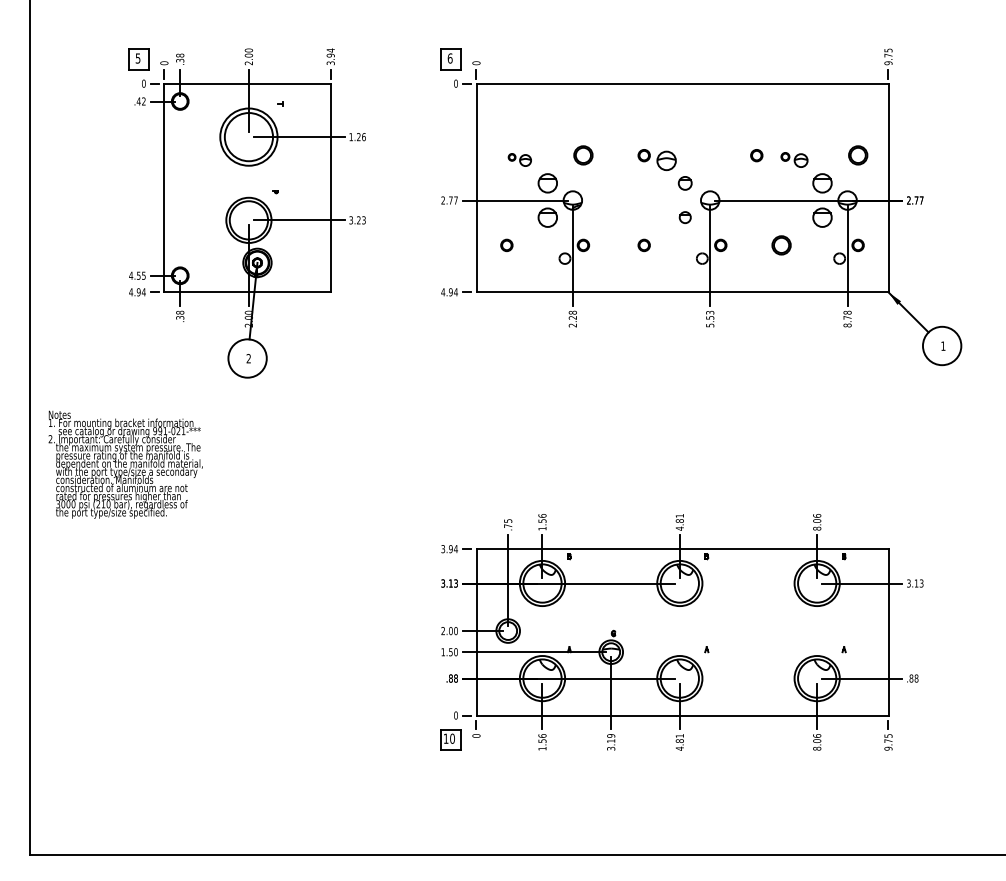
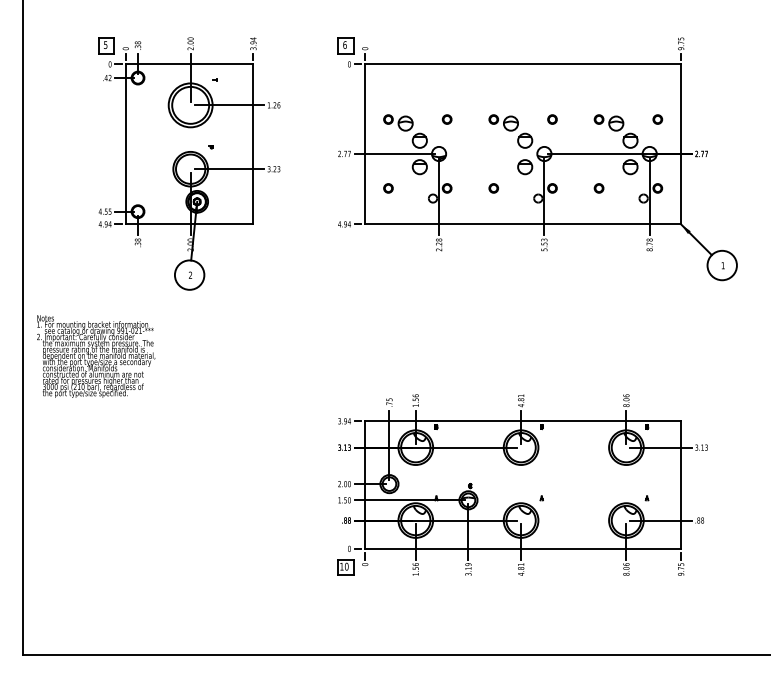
part: (583, 155) -> (447, 119), size x0.62
circle: (756, 155) -> (552, 119), moved
circle: (857, 155) -> (657, 119), size x0.62
part: (519, 159) -> (398, 122), size x1.67
part: (794, 159) -> (609, 122), size x1.43
part: (685, 183) -> (525, 140), size x1.43
part: (685, 217) -> (525, 167), size x1.67
part: (781, 245) -> (599, 188), size x0.62

